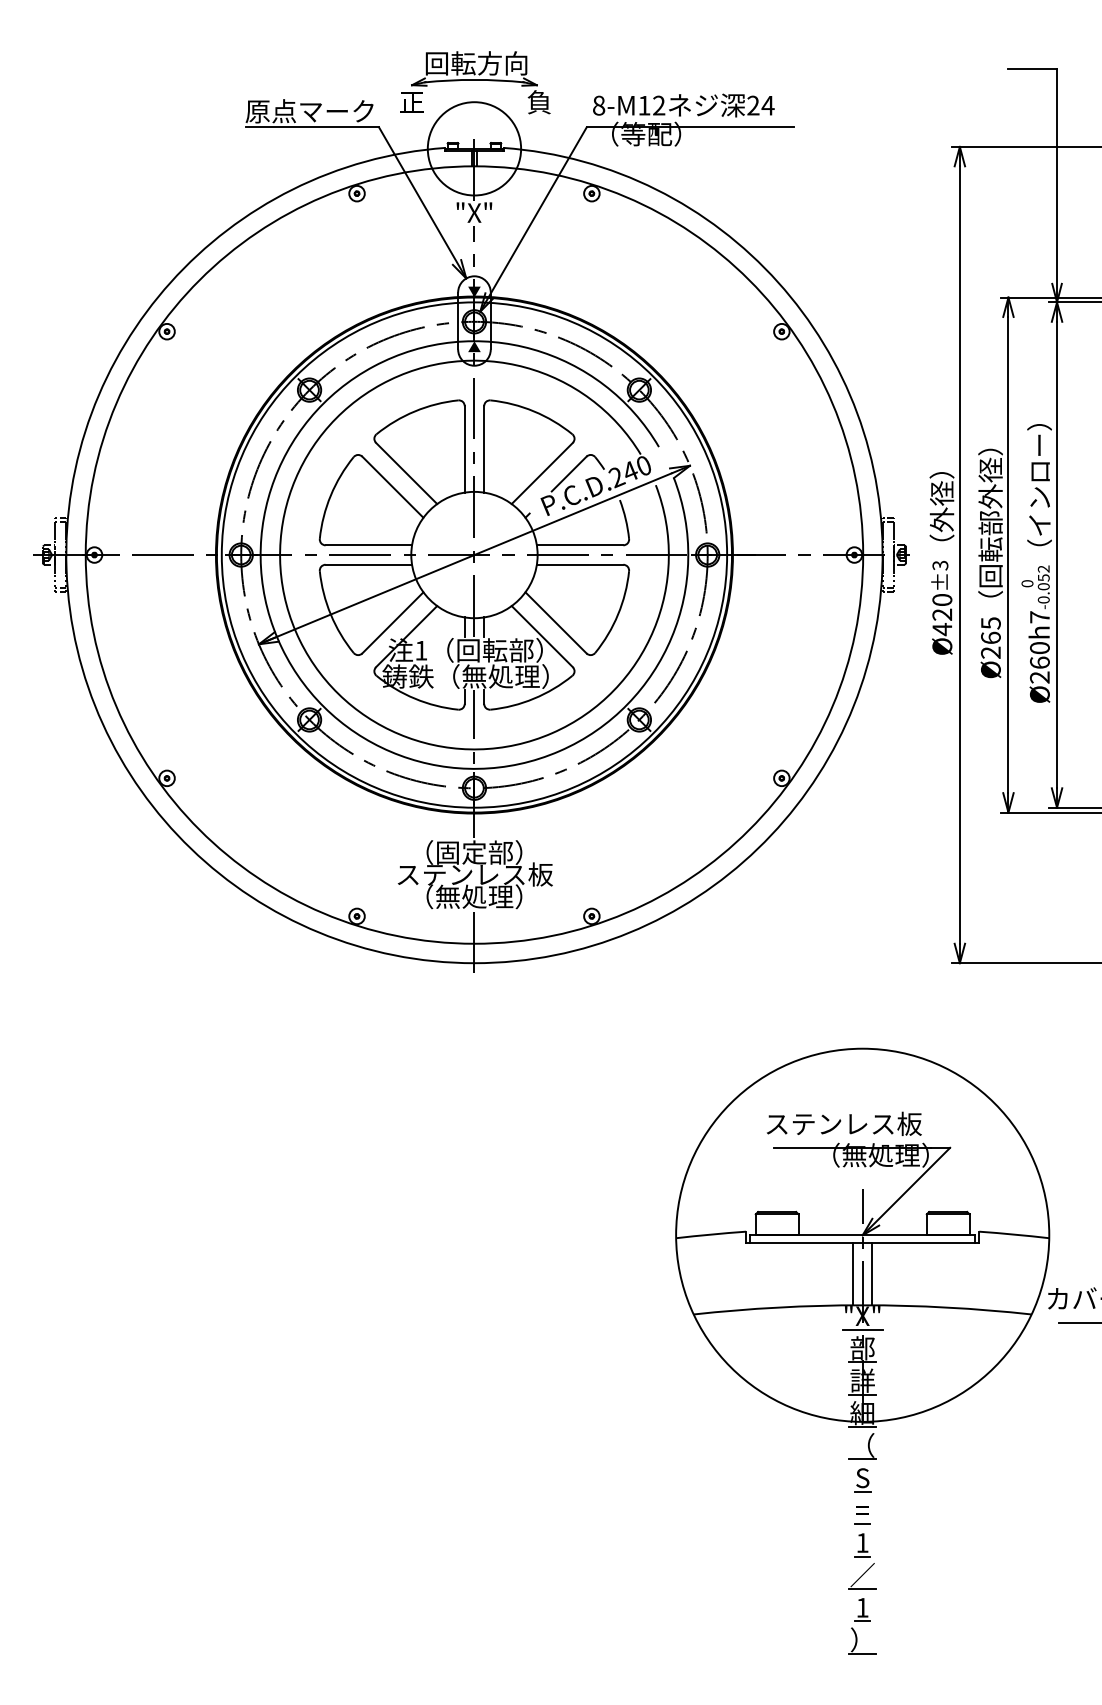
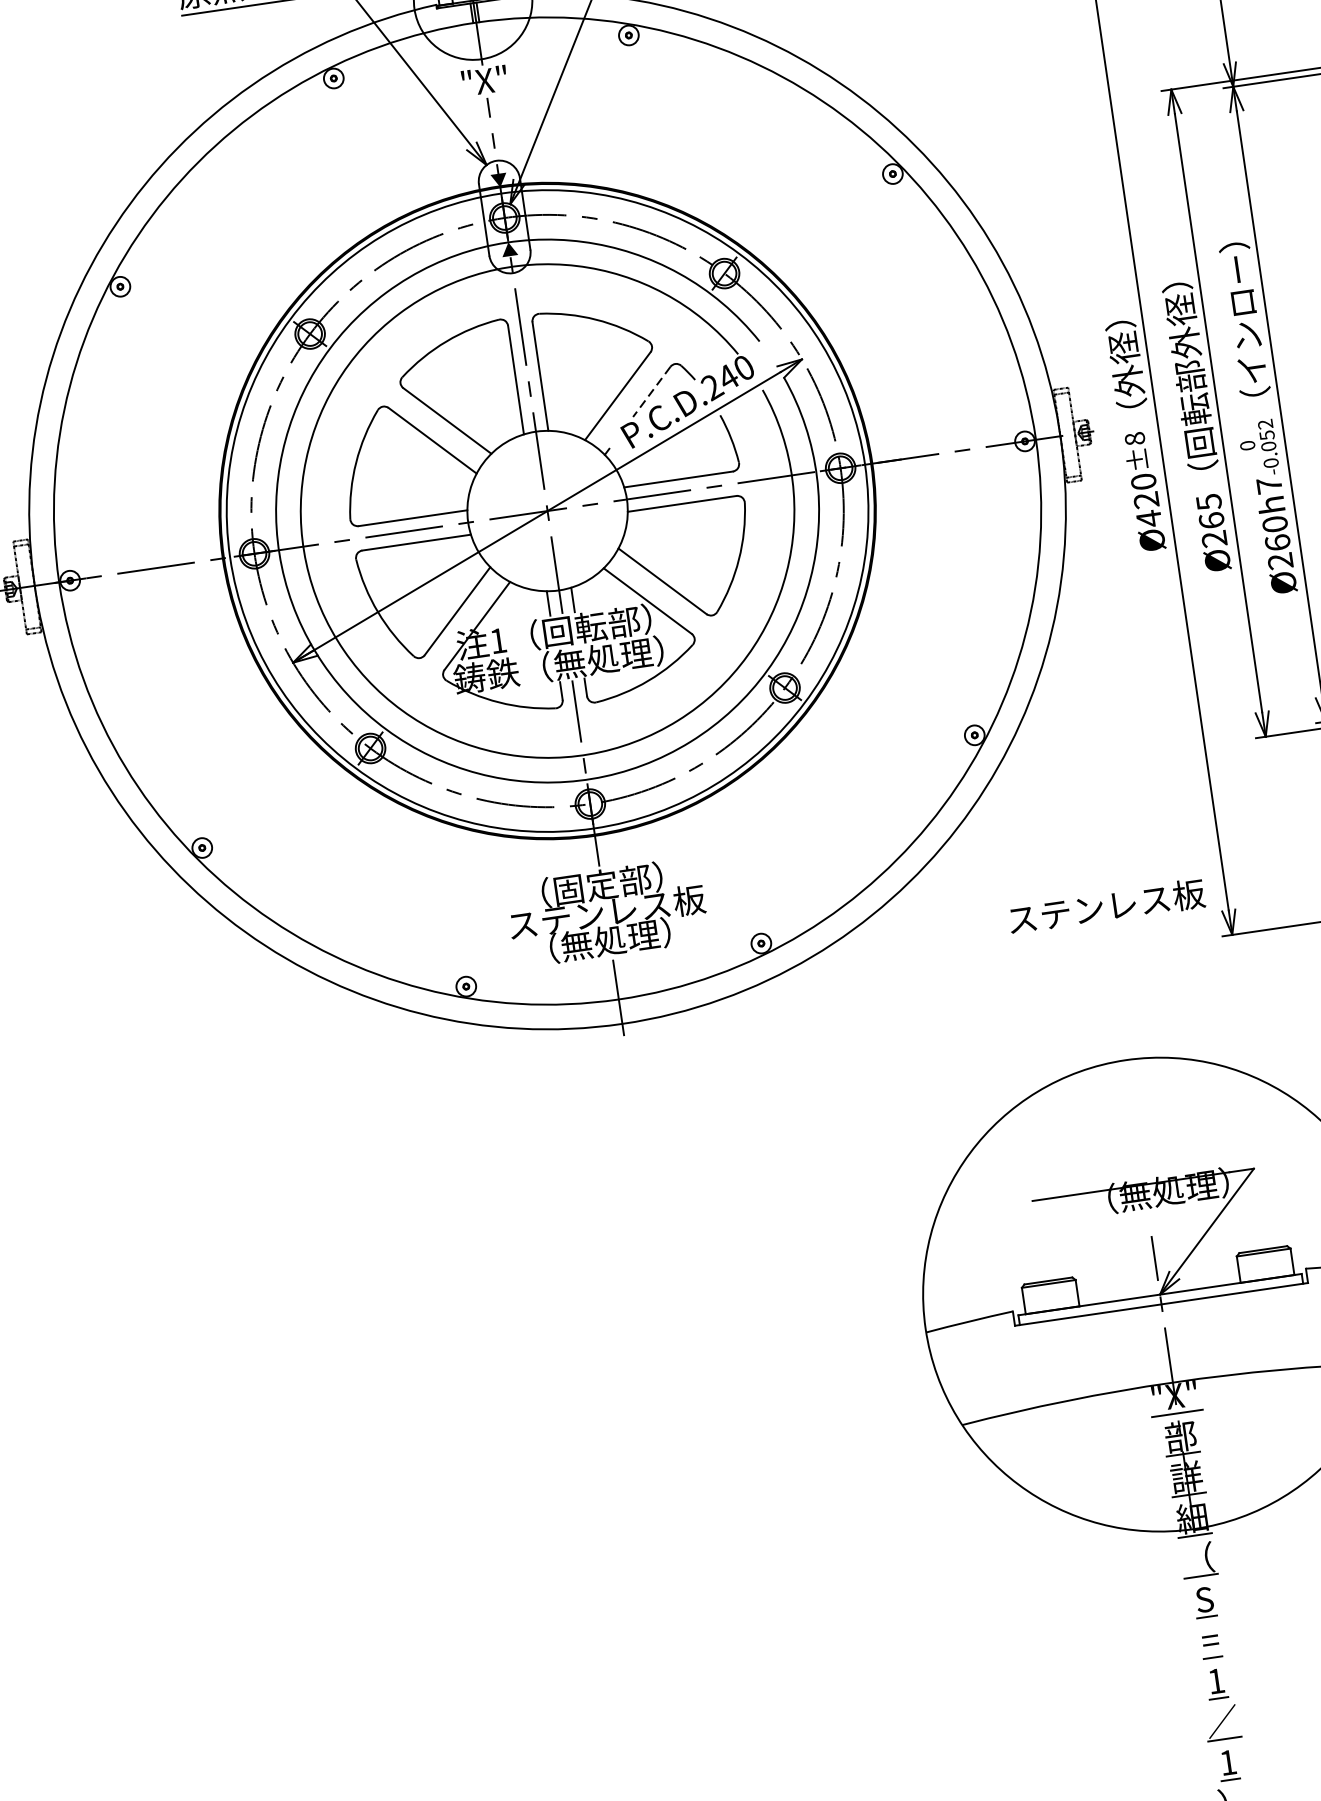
line: (569, 474) -> (652, 392), solid -> dashed
text: (940, 565) -> (1135, 438), ±3 -> ±8
text: (843, 1123) -> (1105, 906), moved
line: (852, 1274) -> (1154, 1345), removed
line: (872, 1274) -> (1179, 1342), removed

